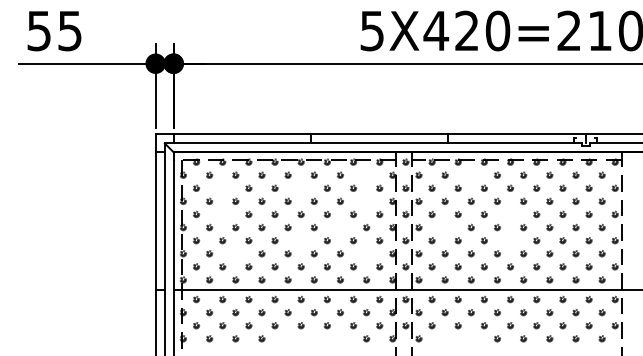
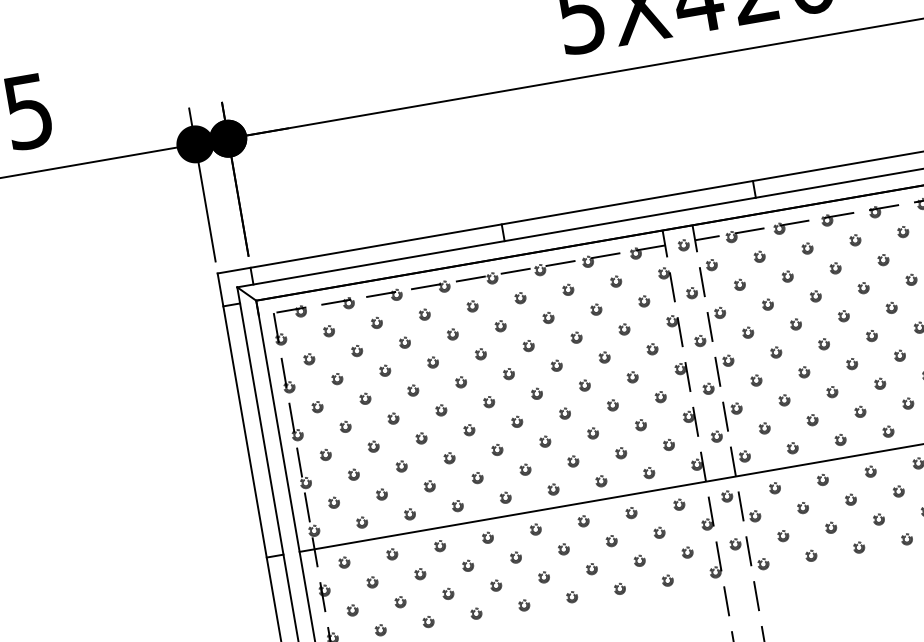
part: (366, 174) -> (615, 280), added
part: (470, 174) -> (805, 247), added
part: (222, 187) -> (356, 349), added
part: (300, 187) -> (499, 324), added
part: (366, 200) -> (624, 327), added
part: (222, 214) -> (365, 398), added
part: (510, 214) -> (891, 308), added
part: (339, 227) -> (583, 385), added
part: (444, 227) -> (775, 352), added
part: (300, 240) -> (515, 421), added
part: (510, 240) -> (899, 355), added
part: (235, 253) -> (401, 466), added
part: (366, 253) -> (640, 424), added
part: (287, 338) -> (523, 605), added
part: (313, 338) -> (570, 596), added
part: (340, 338) -> (620, 588), added
part: (444, 338) -> (810, 555), added
part: (470, 338) -> (857, 547), added

